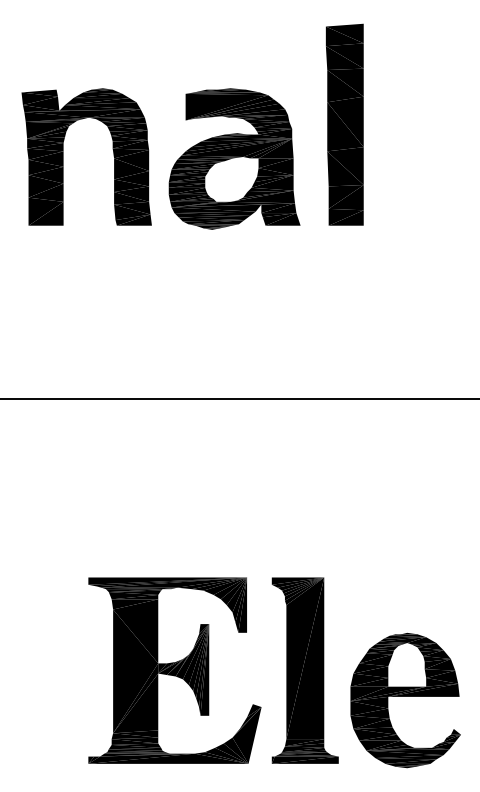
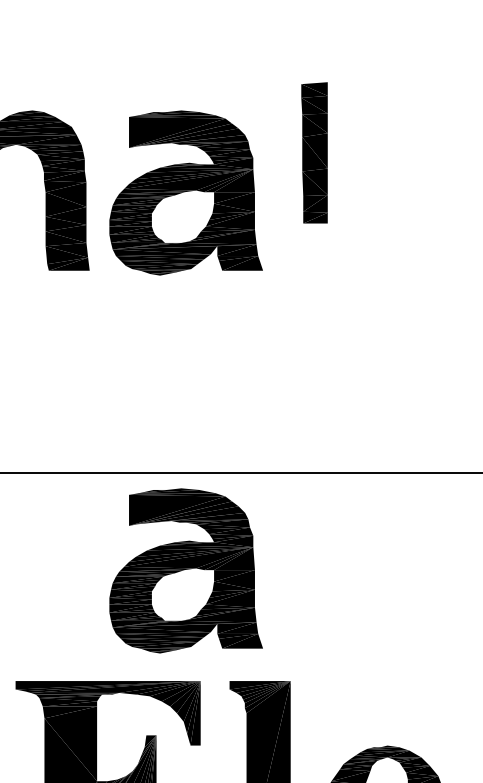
part: (344, 124) -> (314, 152), size x0.6
part: (234, 482) -> (186, 570), added

